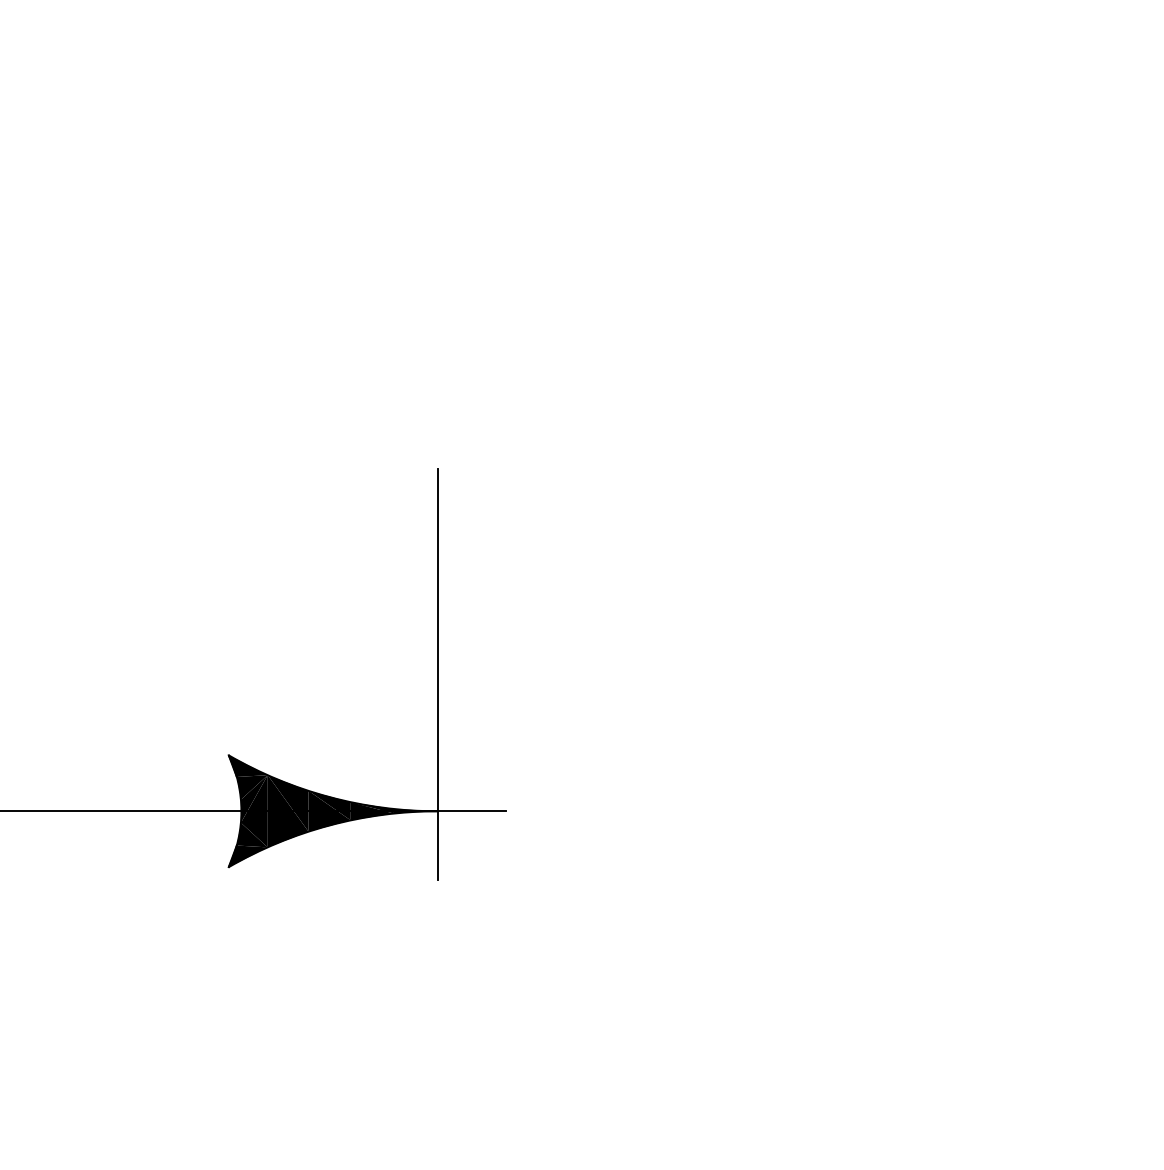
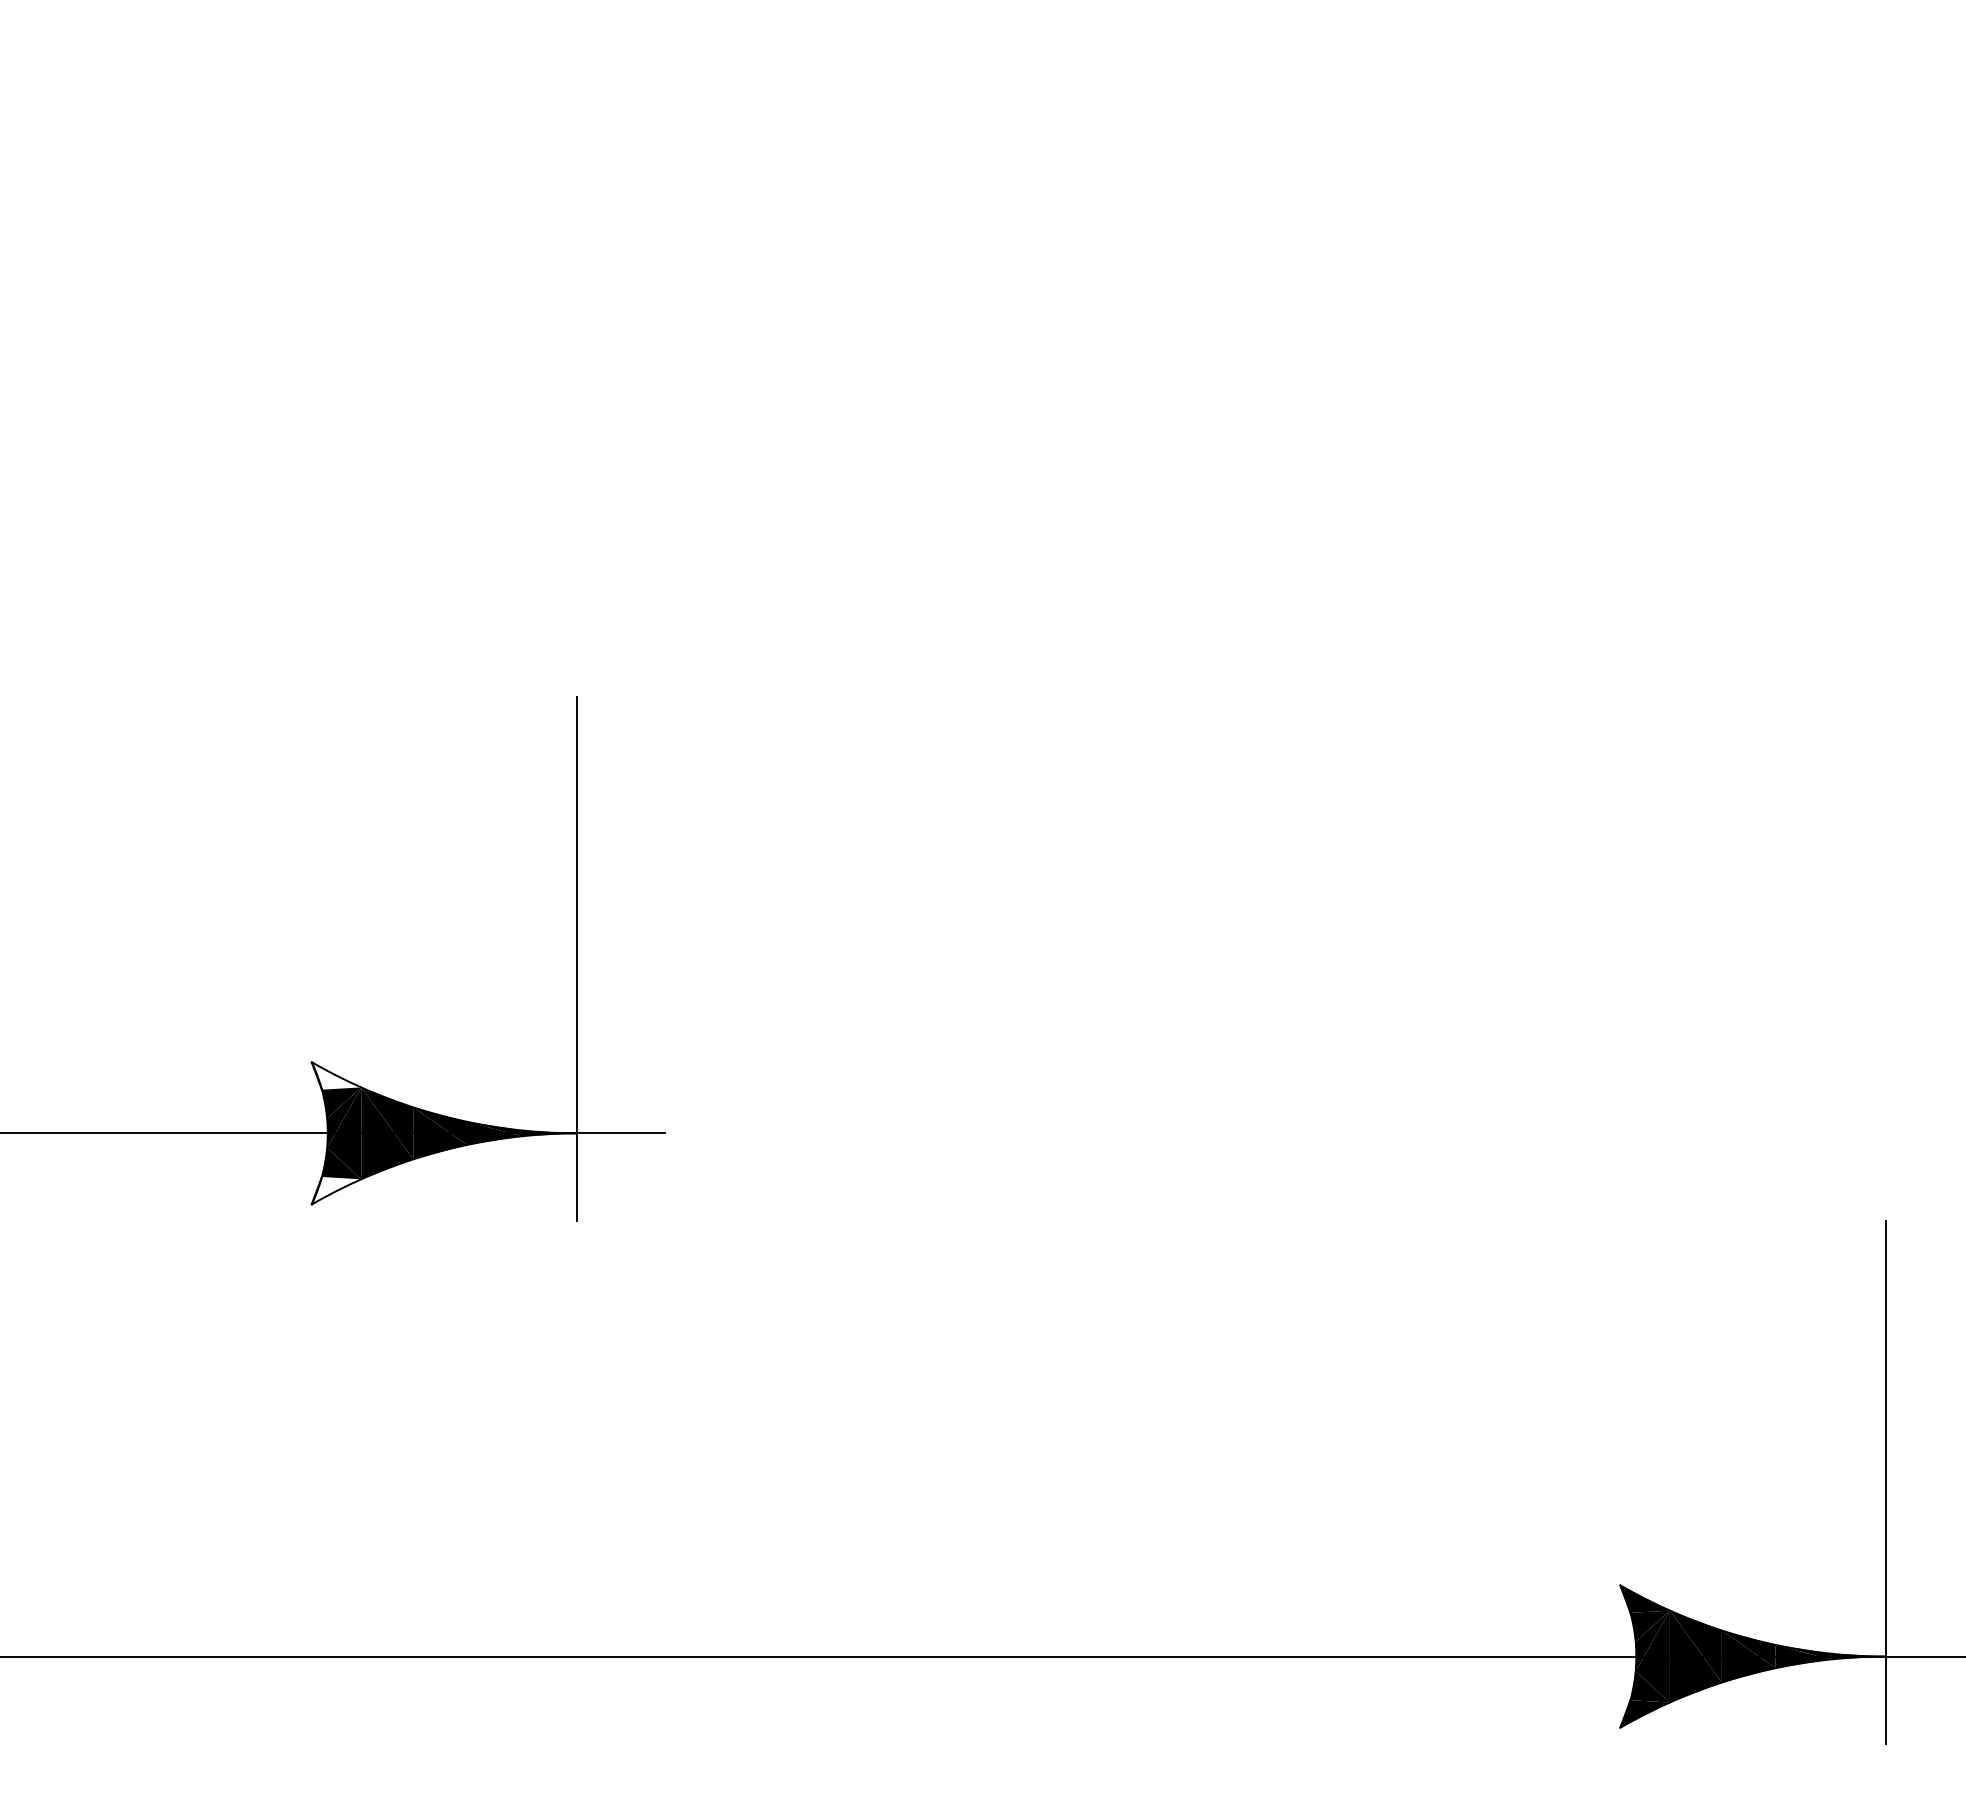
fill: (248, 765) -> (336, 1075), removed
fill: (248, 856) -> (336, 1190), removed

